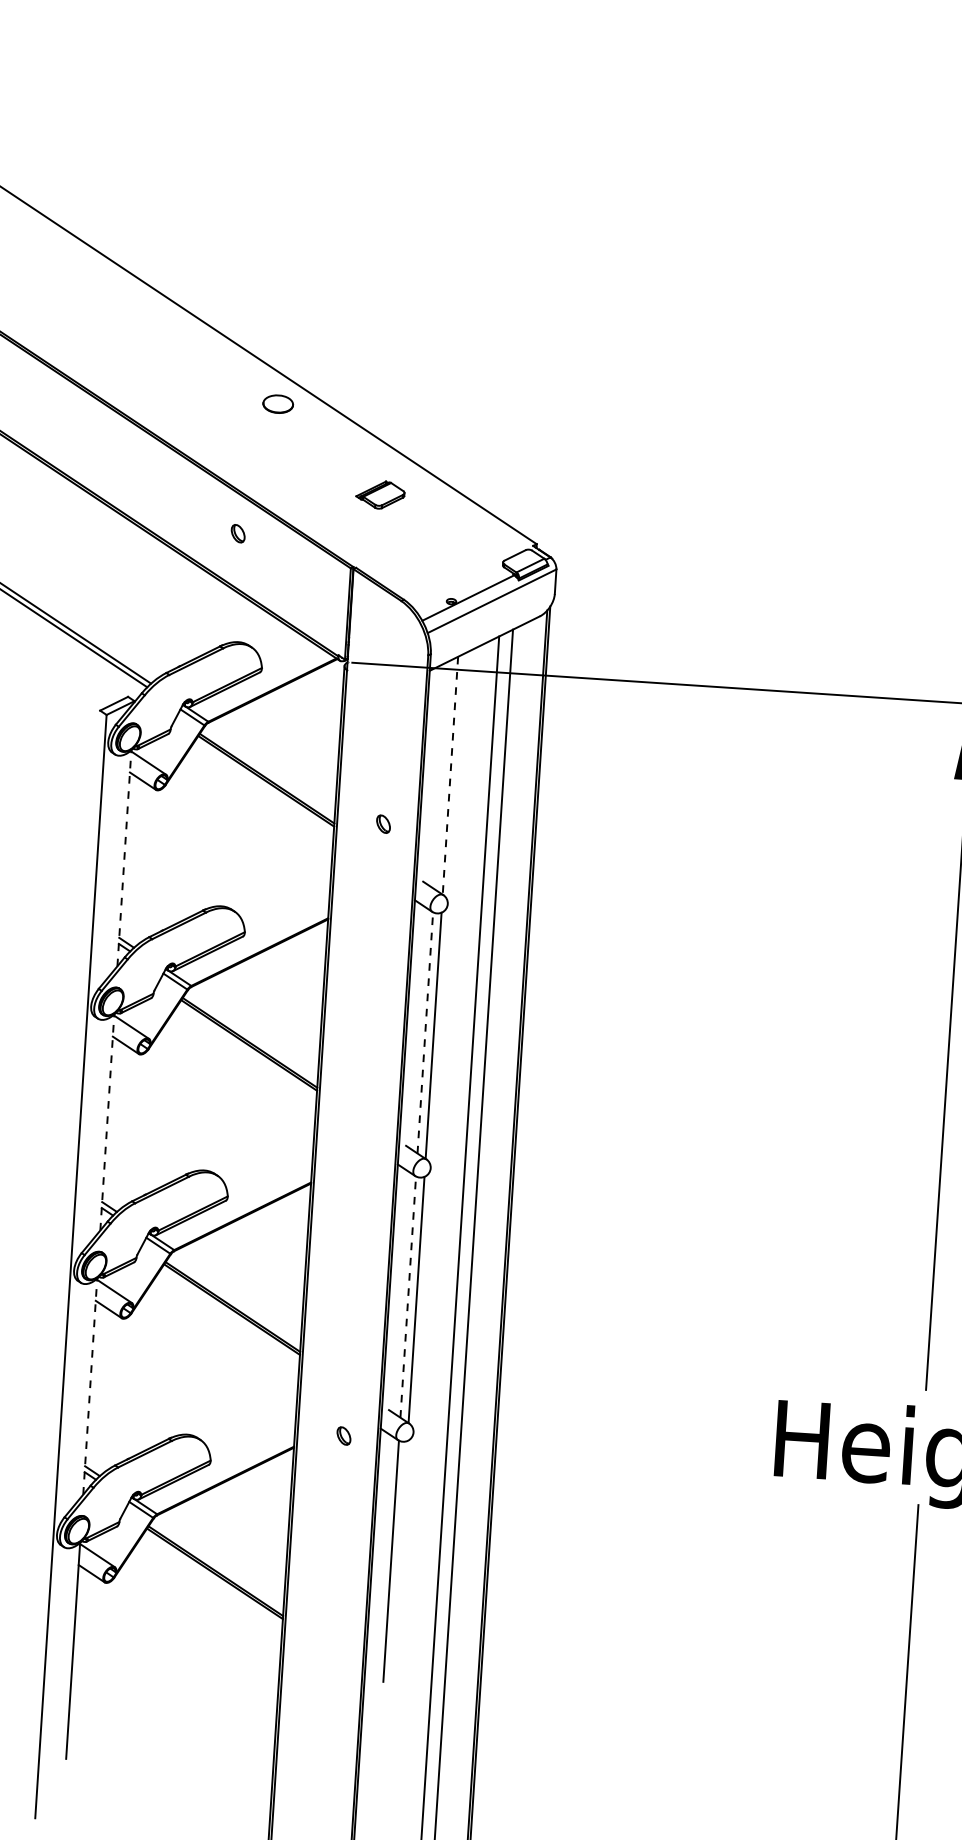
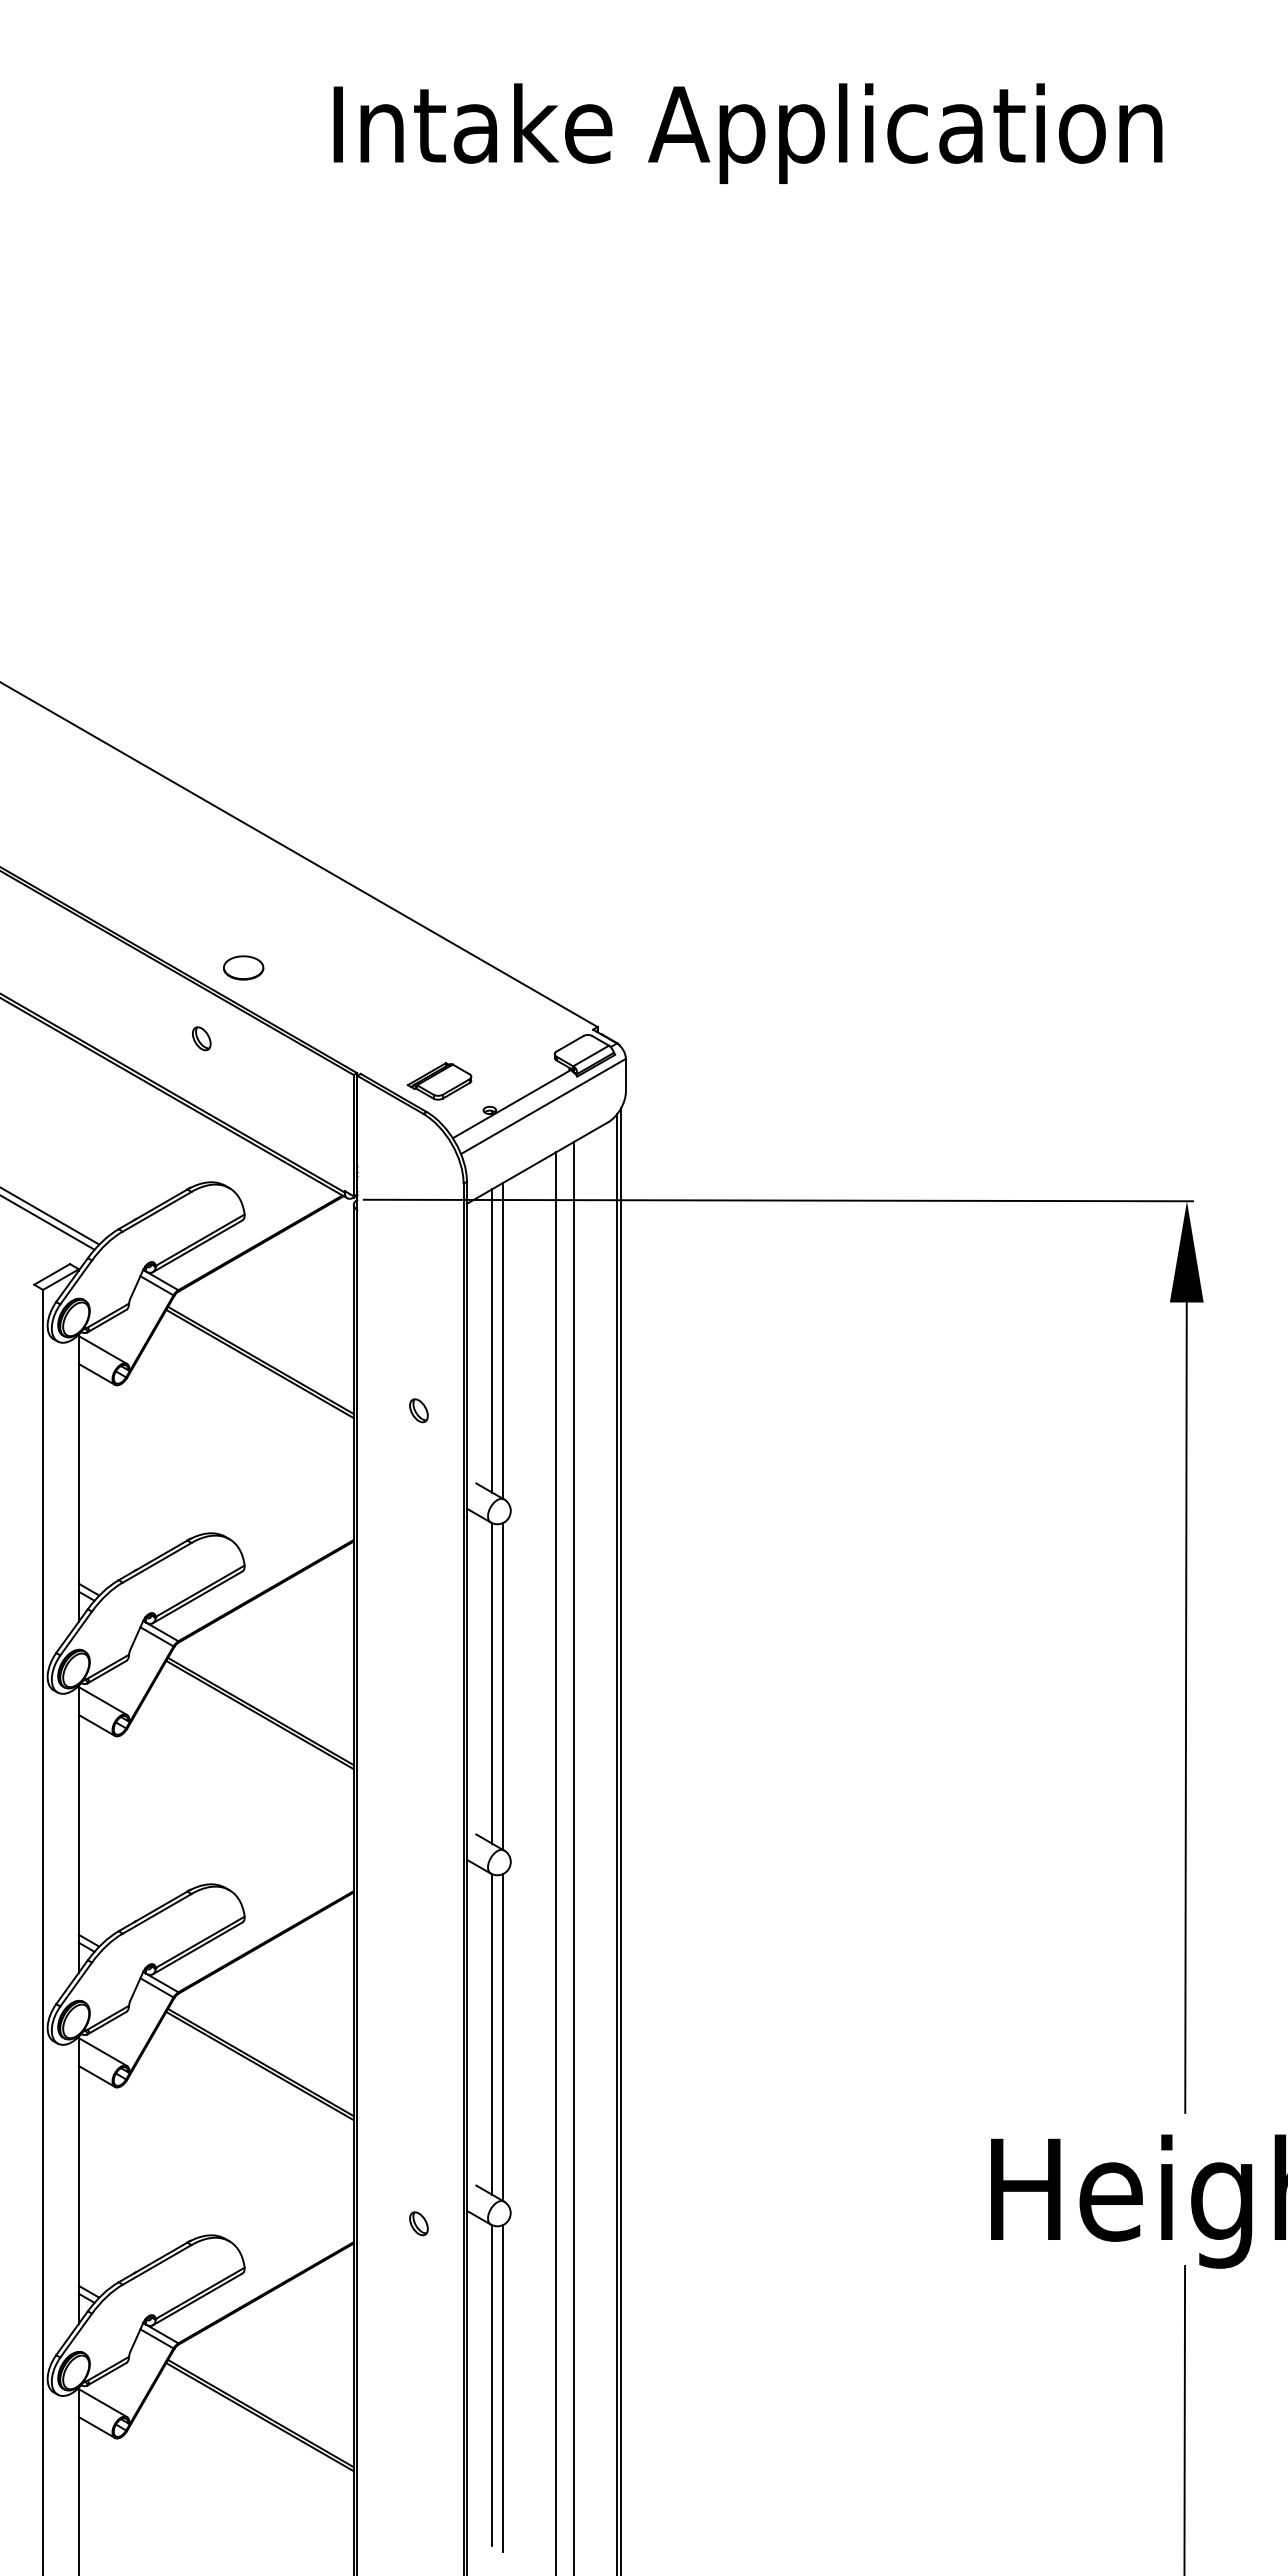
part: (278, 403) -> (243, 967), moved
part: (380, 495) -> (439, 1081), moved
line: (442, 774) -> (492, 1340), added
line: (450, 776) -> (503, 1341), dashed -> solid
line: (124, 858) -> (78, 1478), dashed -> solid
line: (425, 1032) -> (492, 1682), dashed -> solid
line: (106, 1122) -> (78, 1829), dashed -> solid
line: (408, 1296) -> (492, 2033), dashed -> solid
line: (89, 1386) -> (78, 2179), dashed -> solid
line: (399, 1564) -> (503, 2388), added

